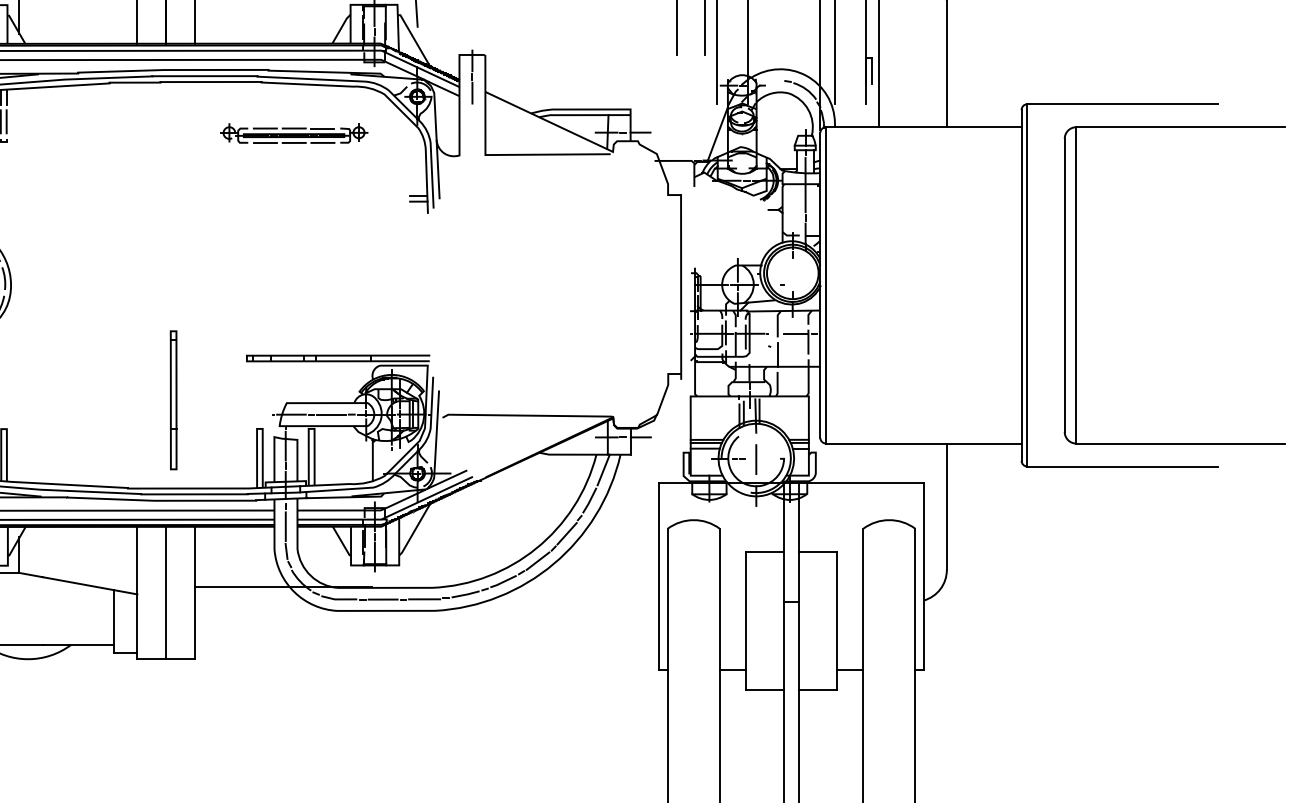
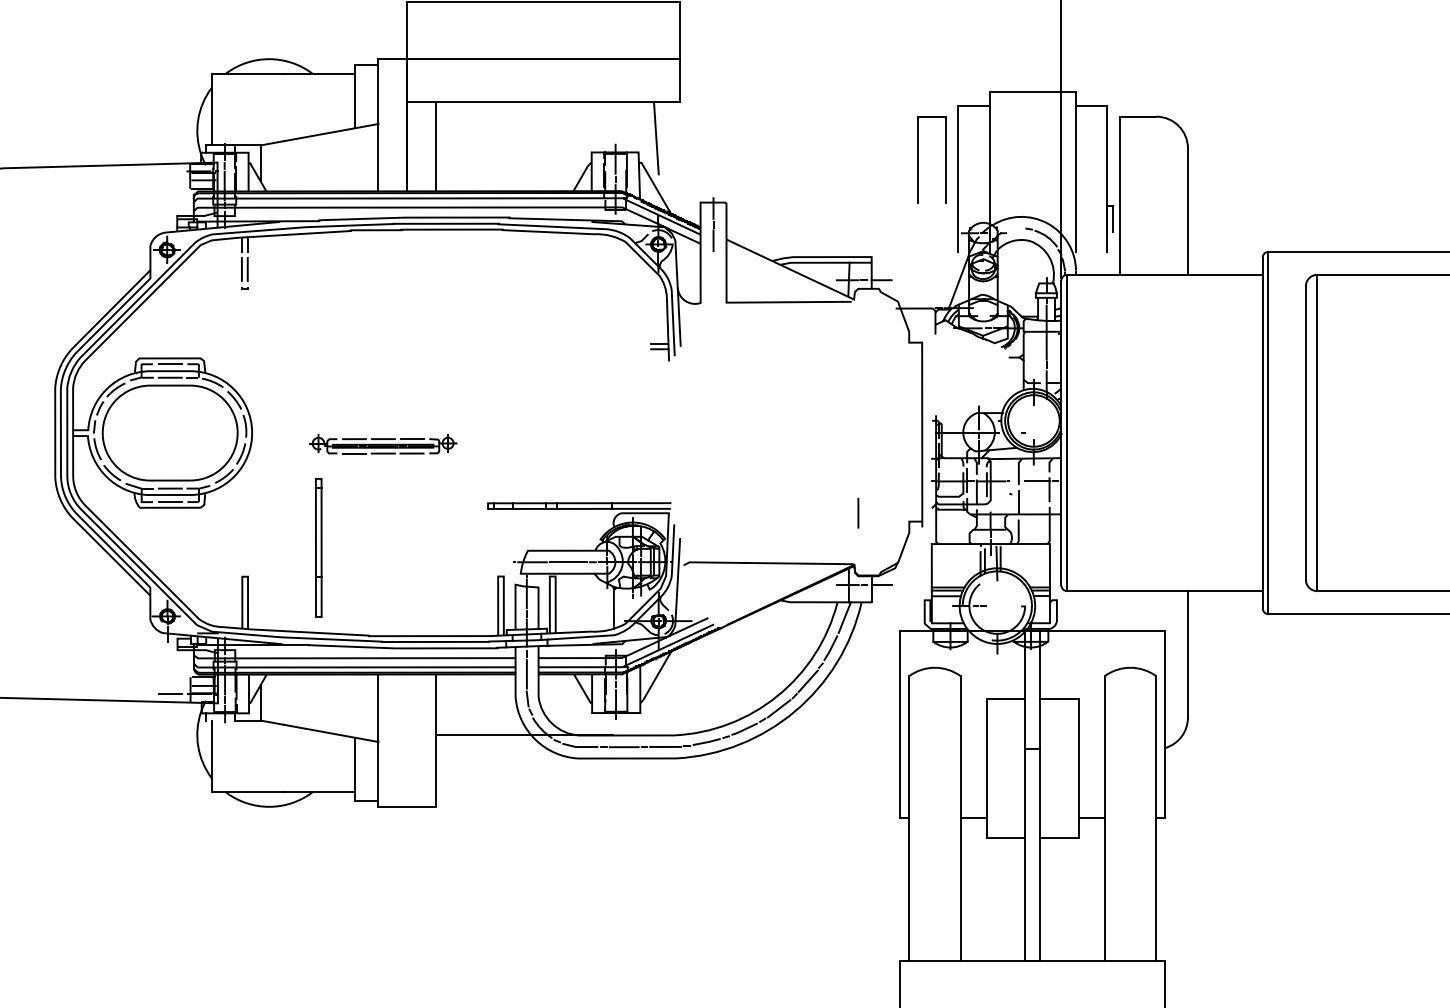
part: (294, 132) -> (383, 443), moved
part: (173, 399) -> (318, 547), moved
line: (756, 458) -> (858, 512), moved
line: (166, 592) -> (407, 740), removed

